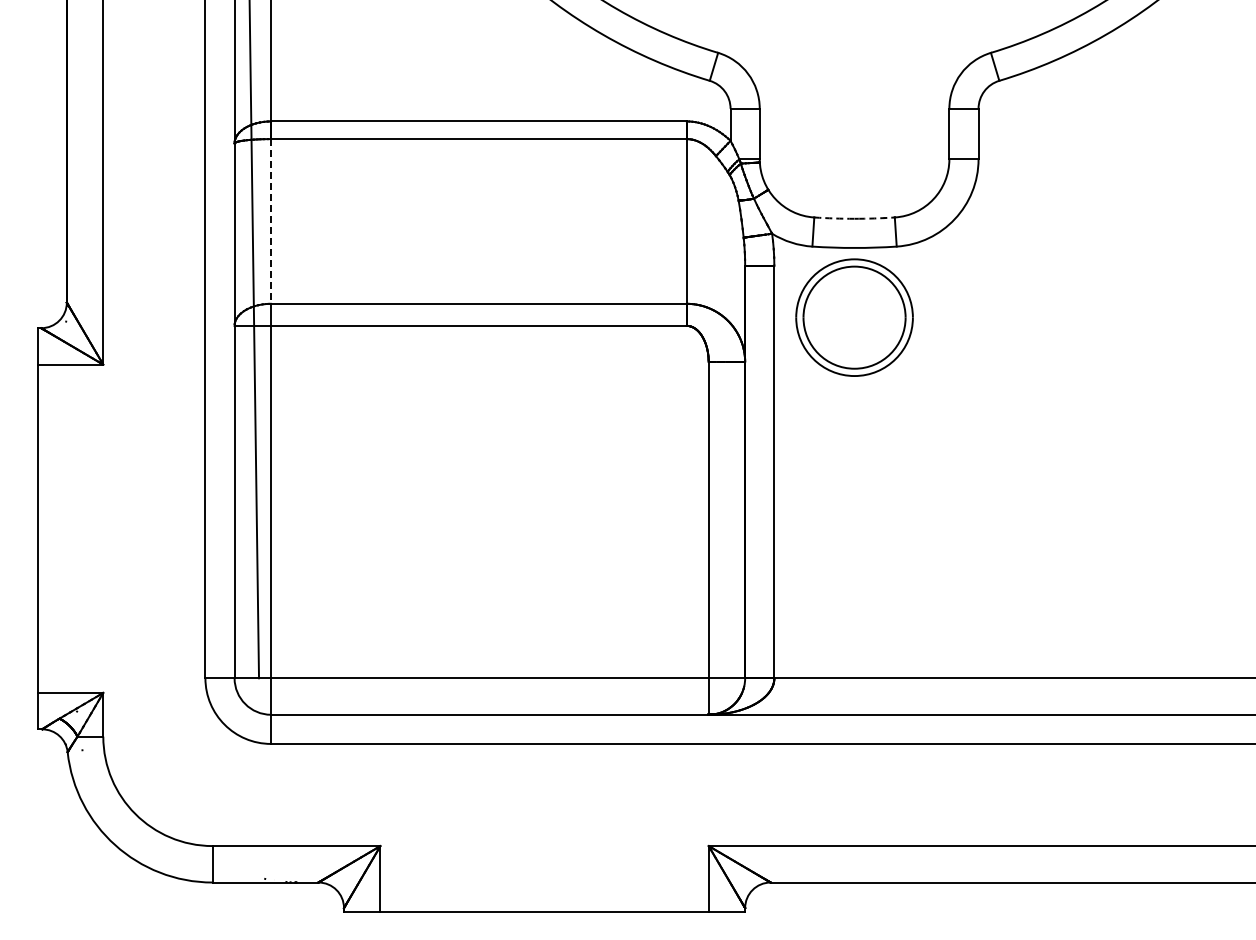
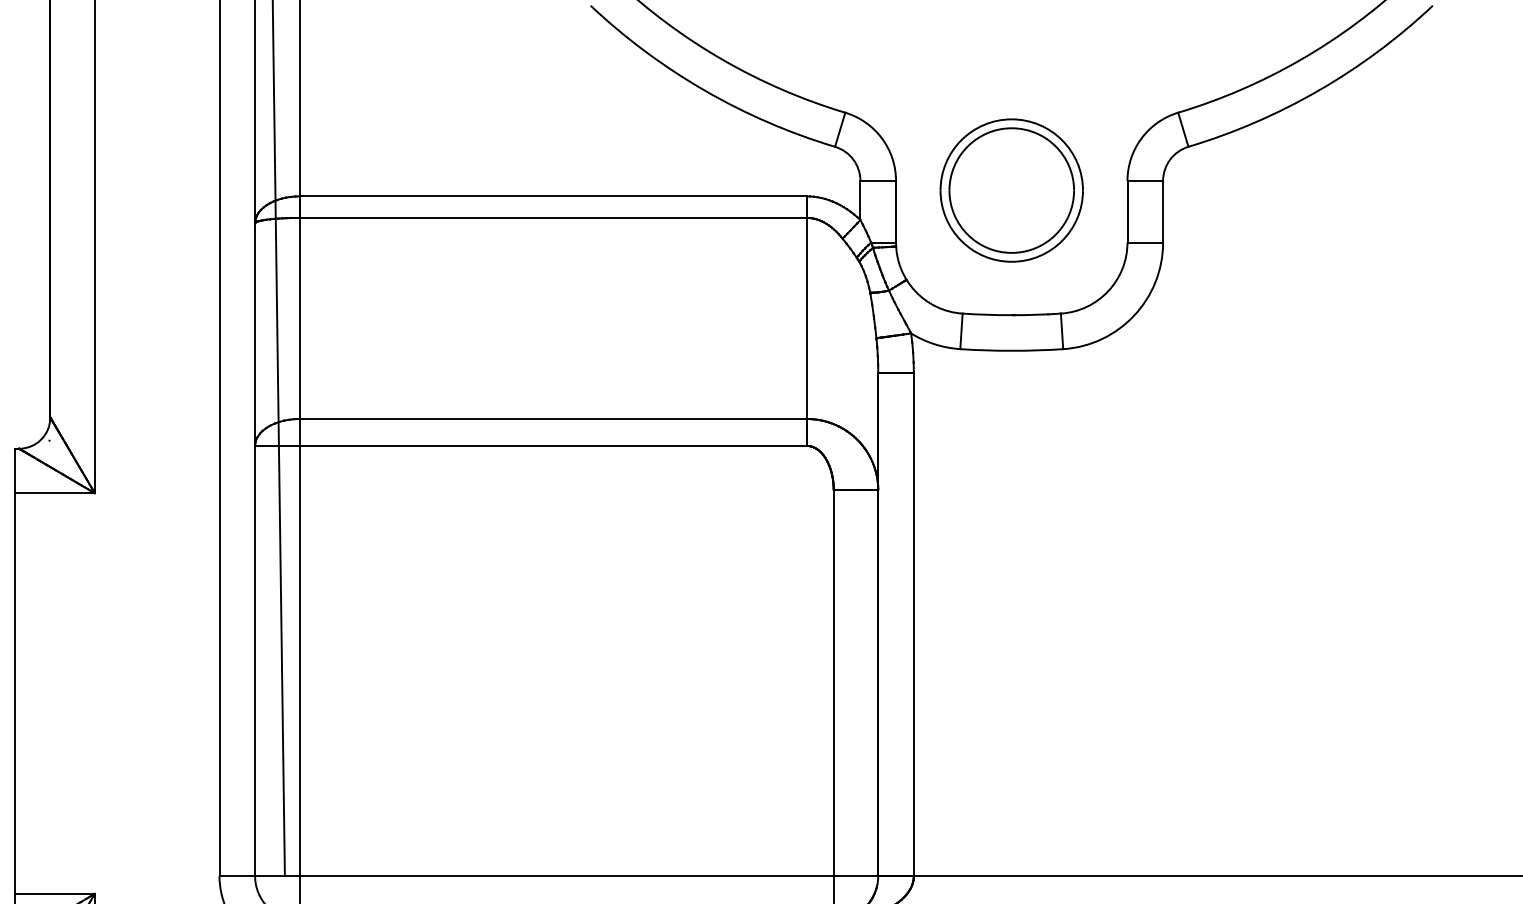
arc: (854, 218) -> (1011, 314), dashed -> solid
line: (271, 221) -> (300, 318), dashed -> solid
part: (854, 317) -> (1011, 190), moved

